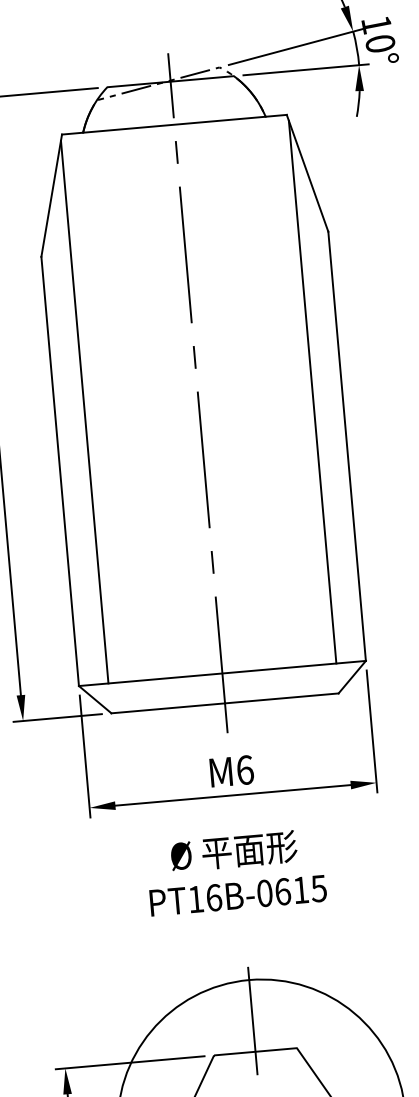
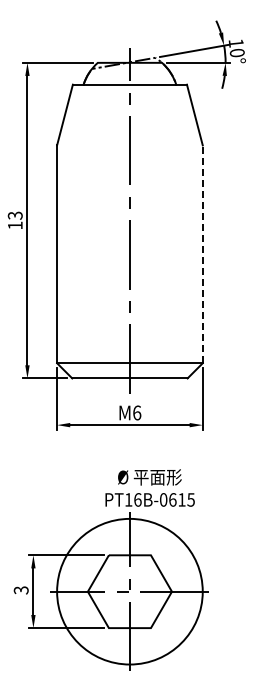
line: (312, 392) -> (187, 225), removed
line: (85, 411) -> (72, 225), removed
line: (346, 446) -> (202, 254), solid -> dashed
text: (234, 871) -> (149, 487), moved

